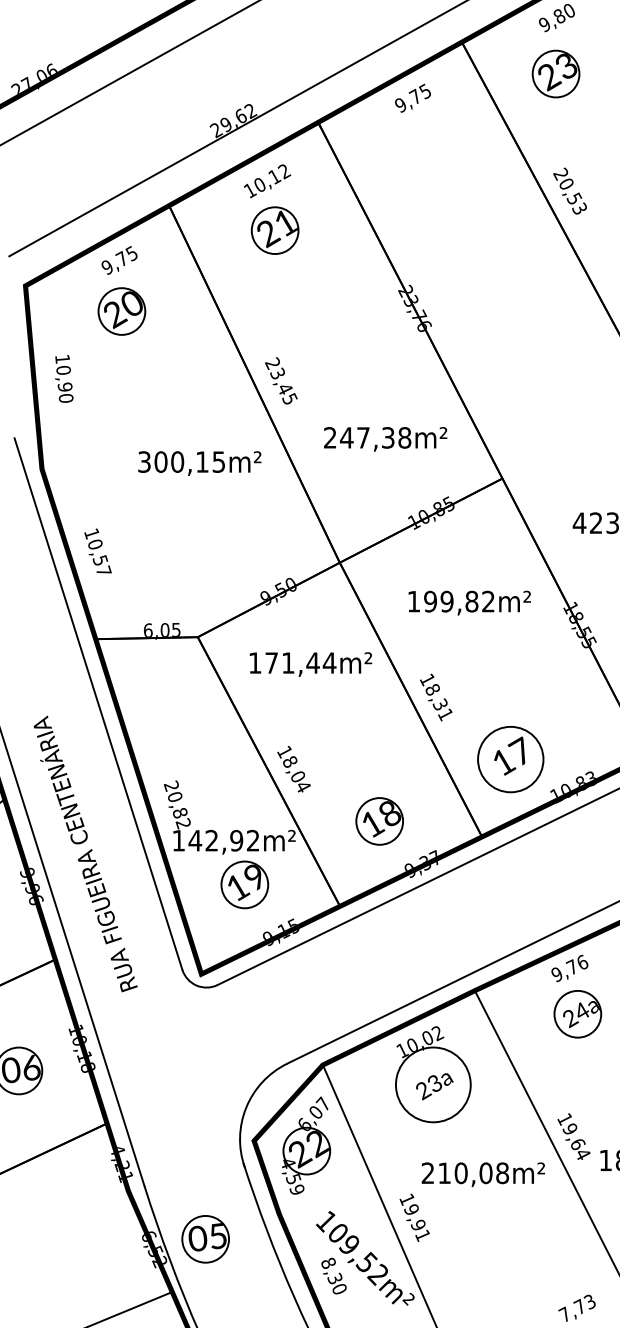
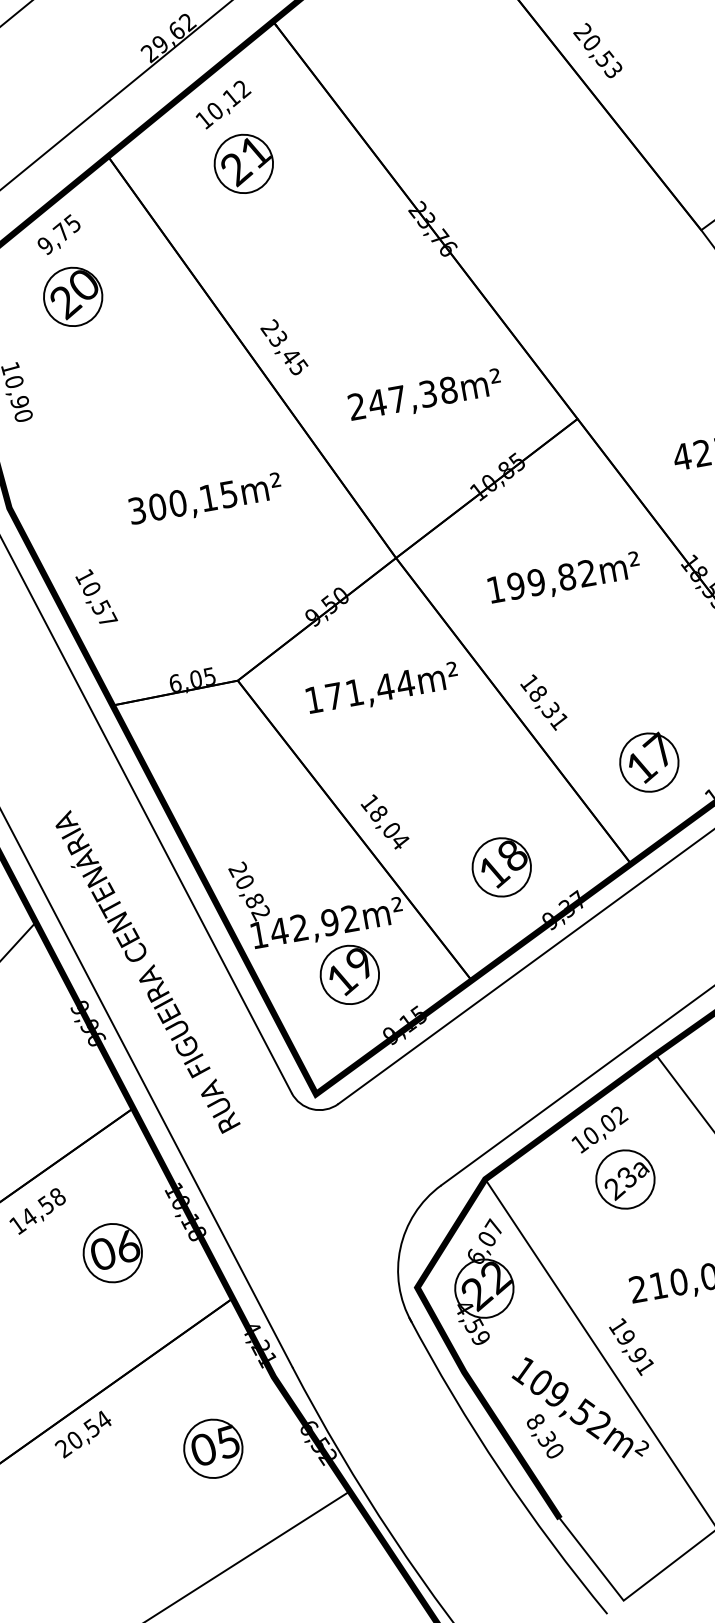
text: (199, 463) -> (205, 500), moved
circle: (510, 759) -> (649, 762), size x0.71
circle: (432, 1084) -> (624, 1179), size x0.62
part: (205, 1239) -> (213, 1449), moved

